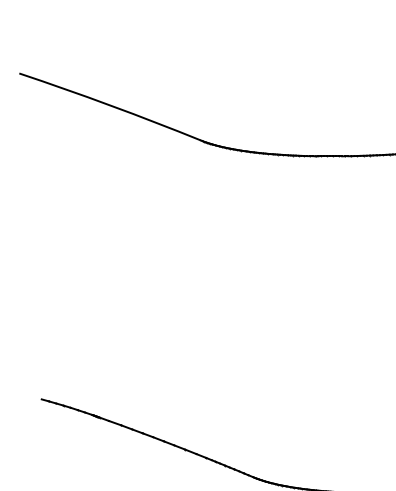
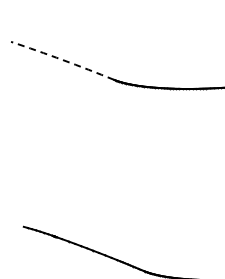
arc: (109, 106) -> (62, 60), solid -> dashed

